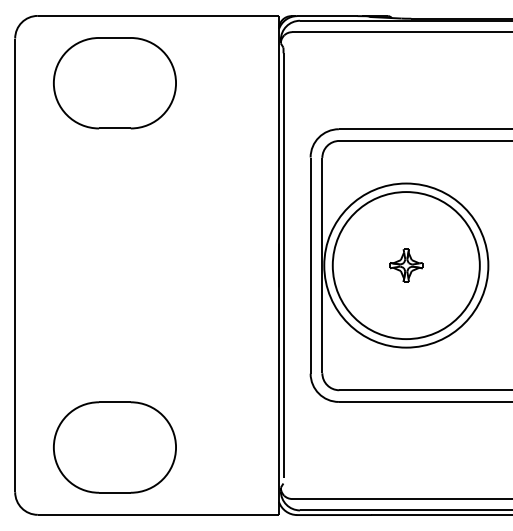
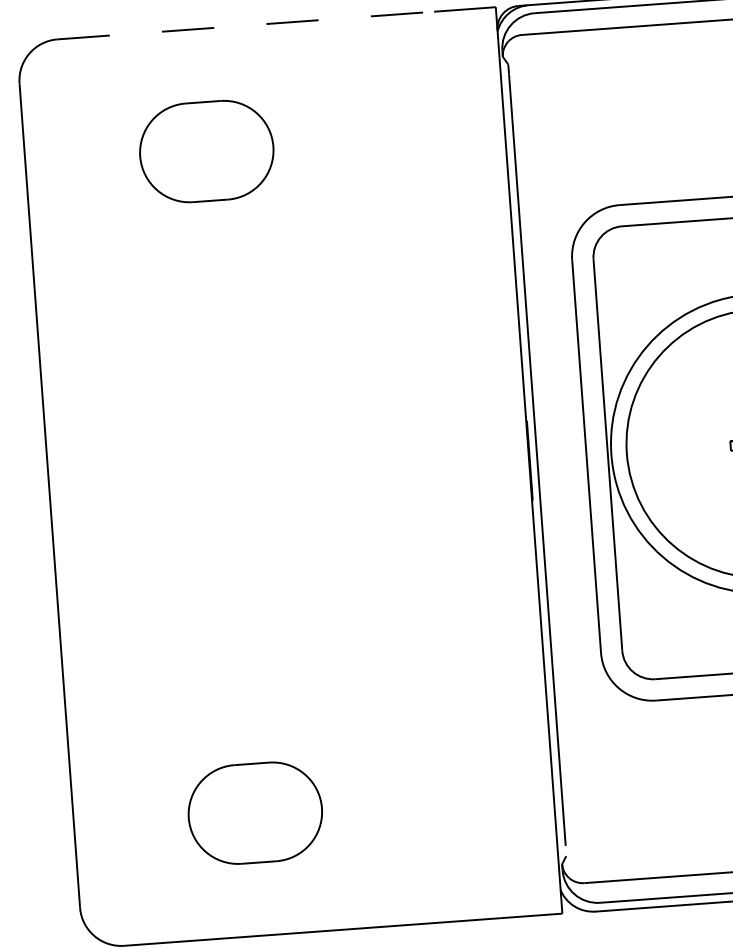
line: (141, 15) -> (245, 24), solid -> dashed
part: (114, 83) -> (205, 151), size x0.6
part: (114, 447) -> (254, 813), size x0.6

